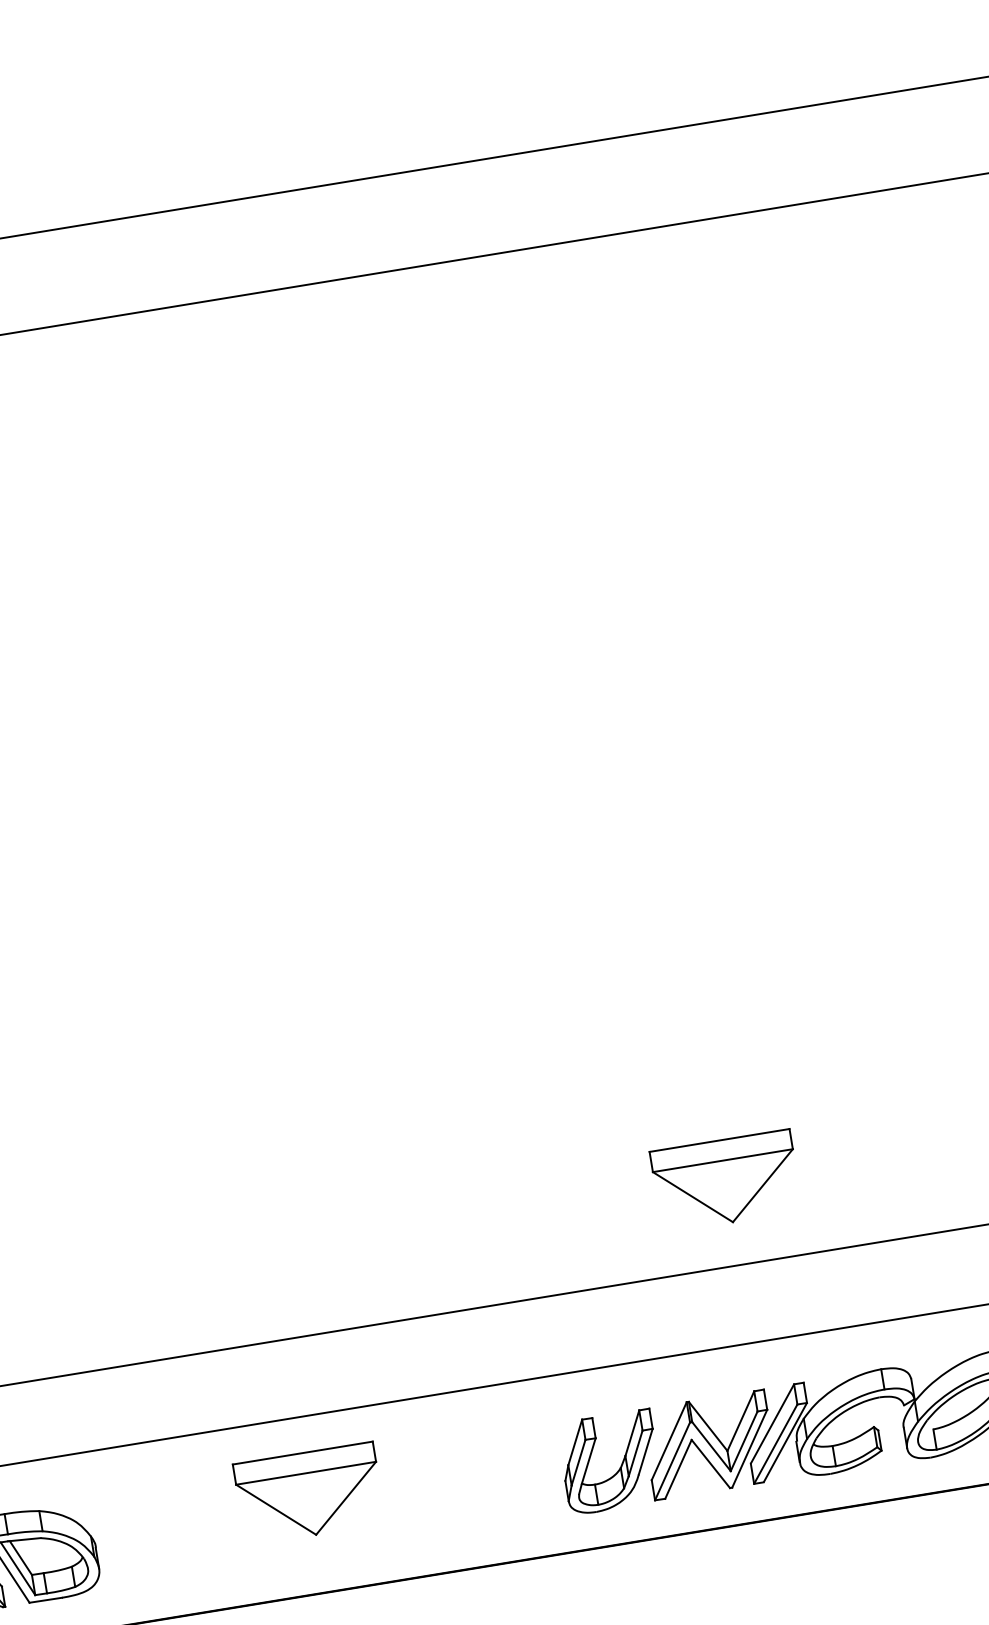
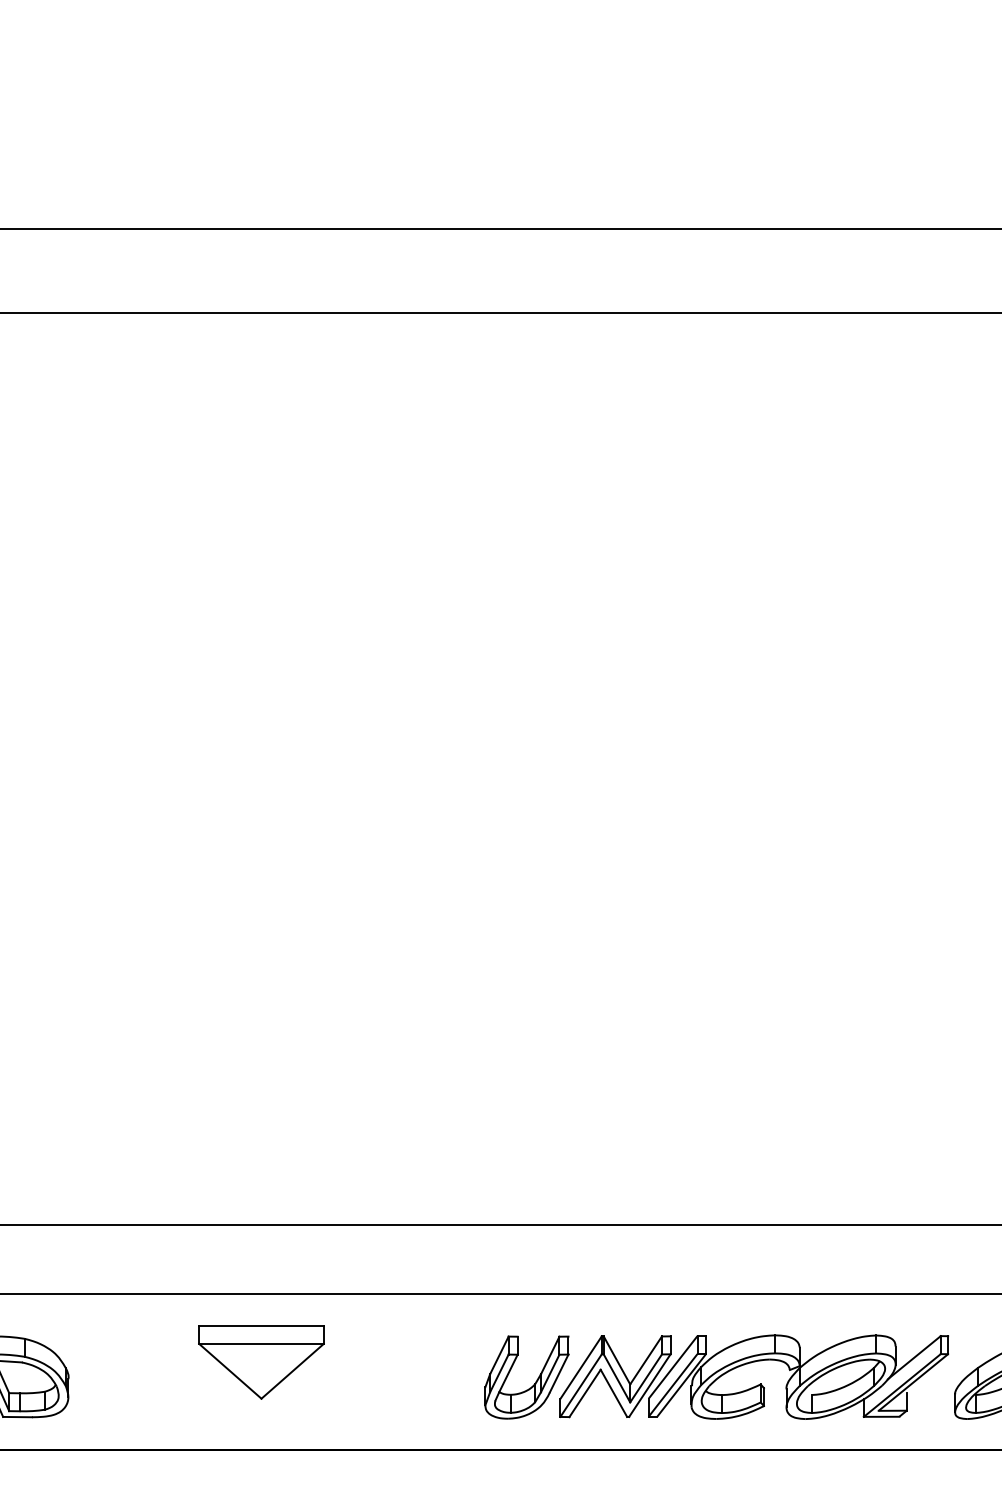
part: (726, 1181) -> (667, 1150), removed

